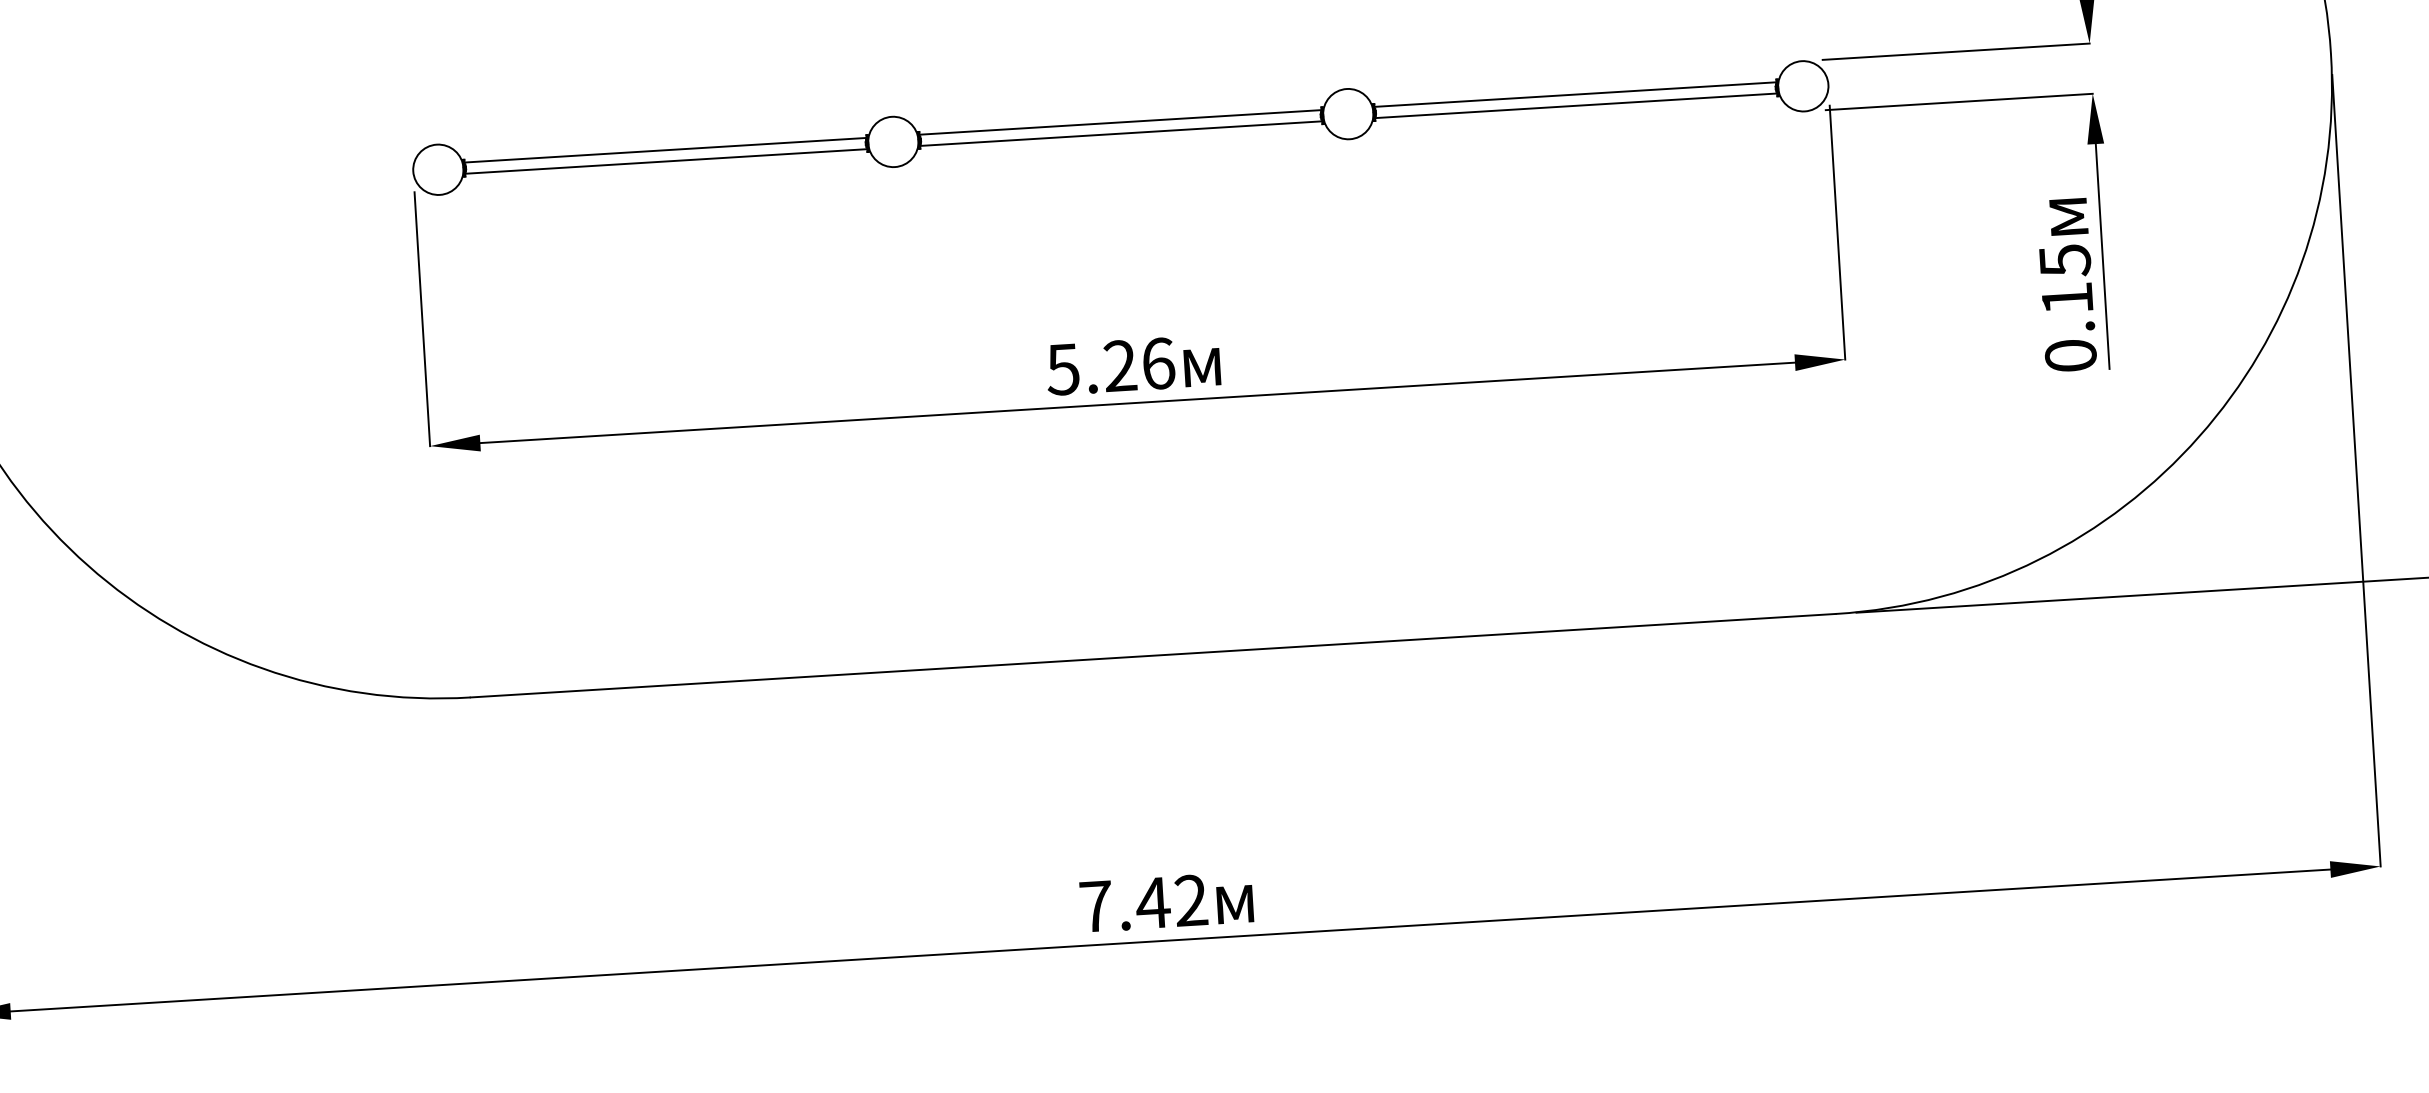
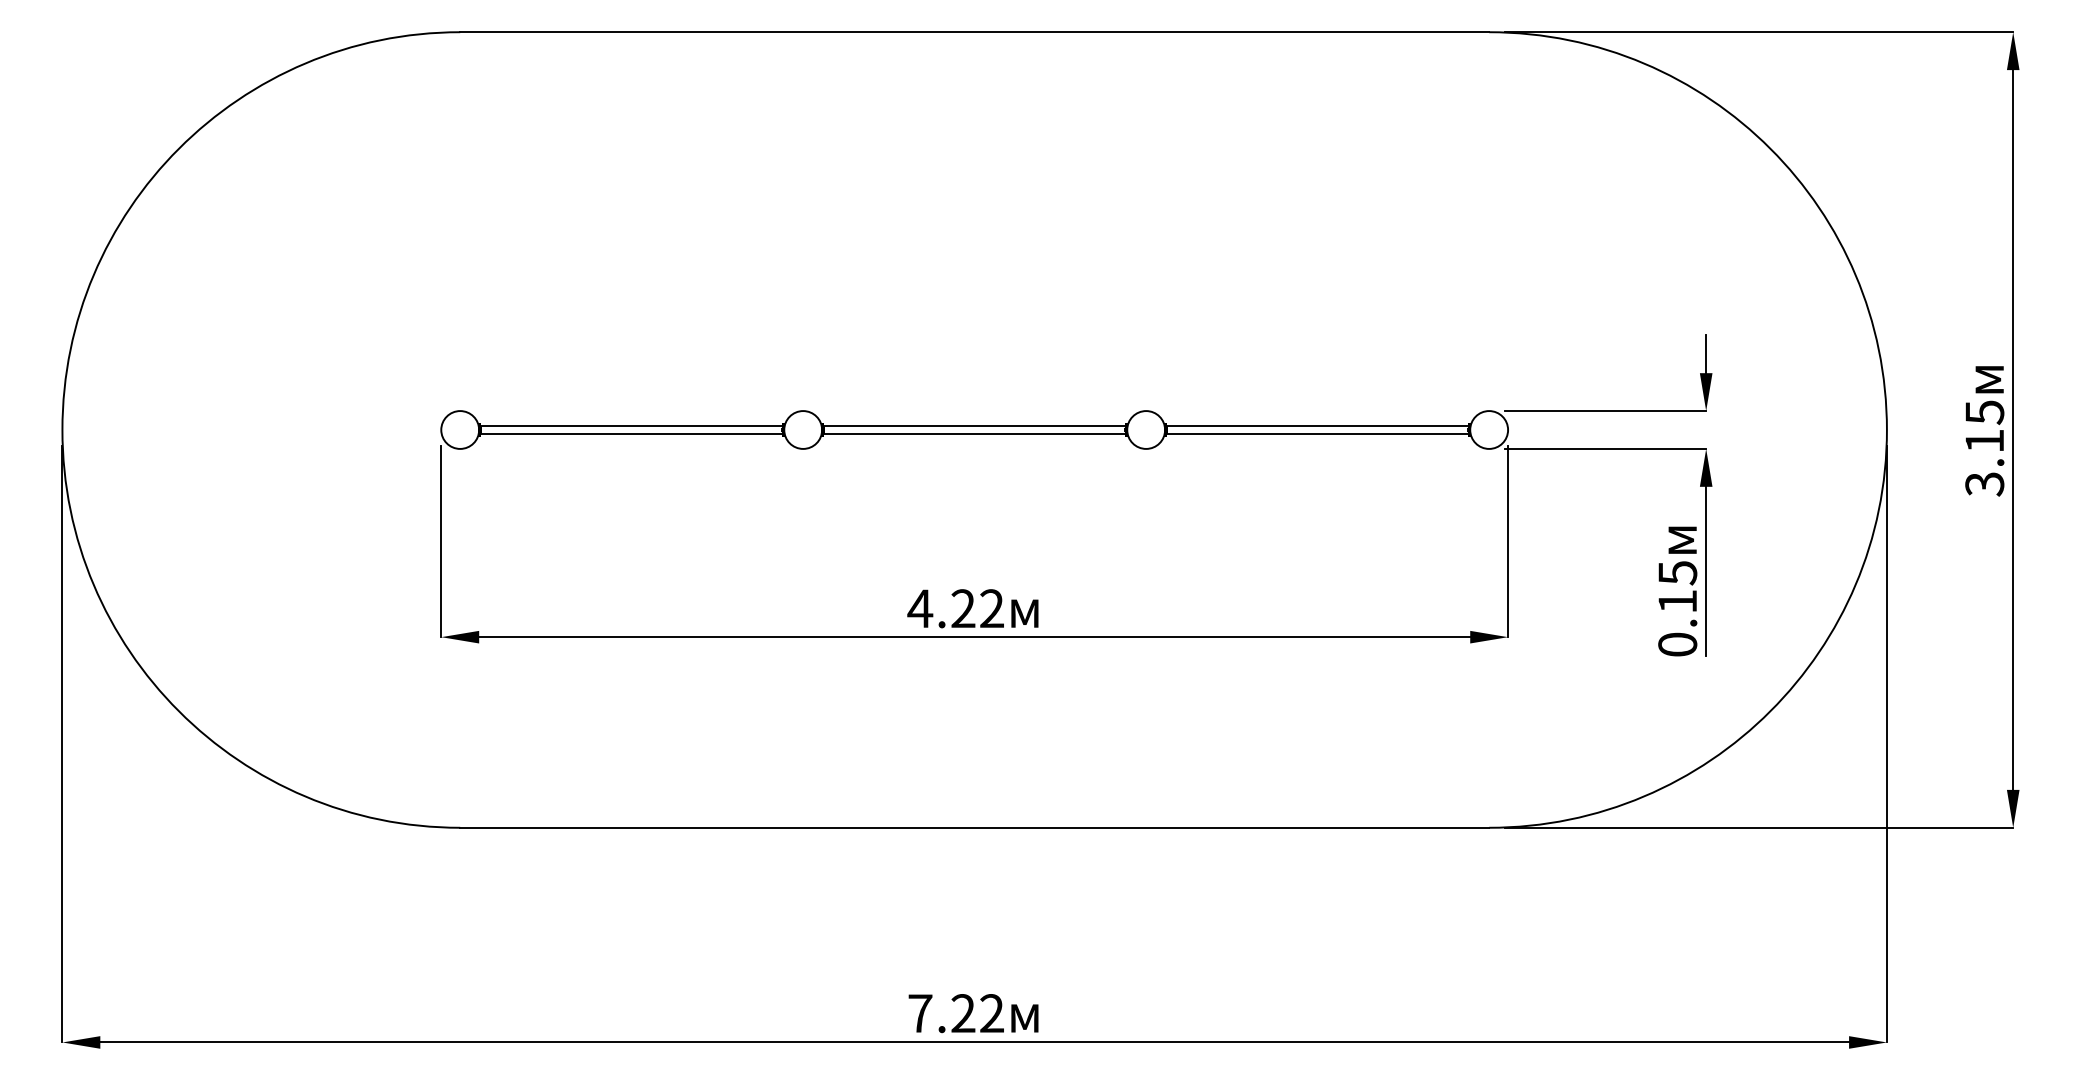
text: (1109, 366) -> (955, 608), 5.26 -> 4.22
text: (1153, 902) -> (963, 1013), 7.42 -> 7.22

